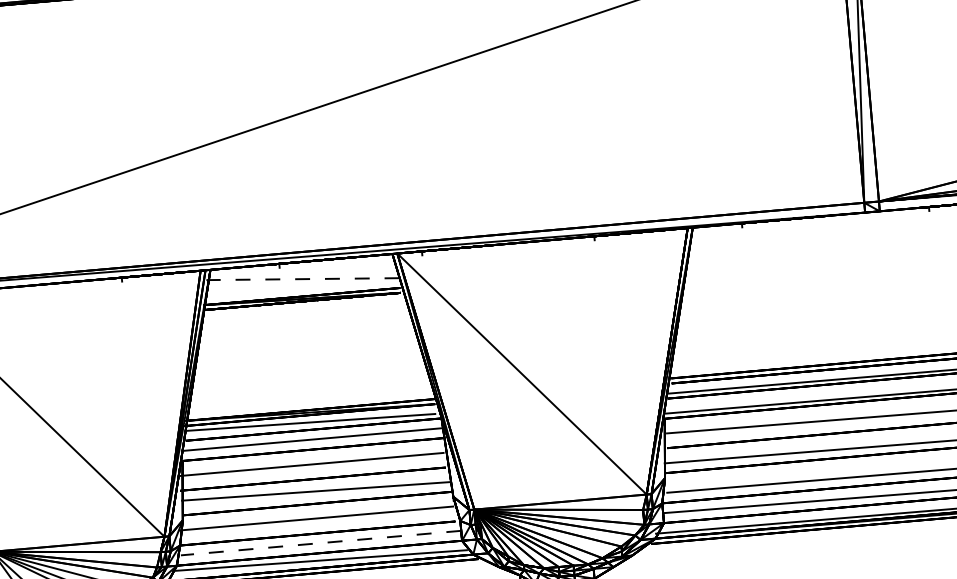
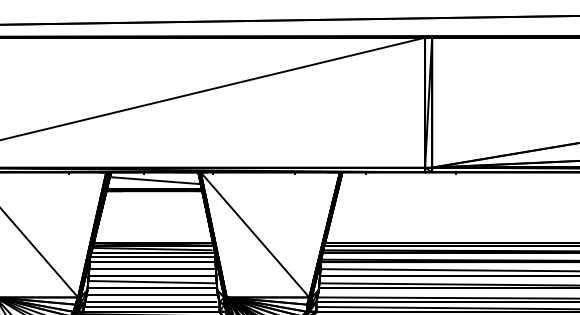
line: (302, 278) -> (154, 180), dashed -> solid
line: (319, 542) -> (151, 306), dashed -> solid

